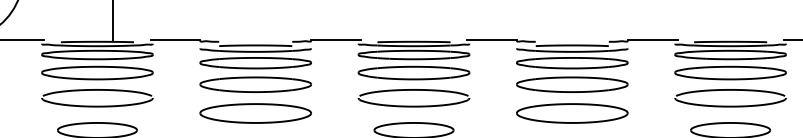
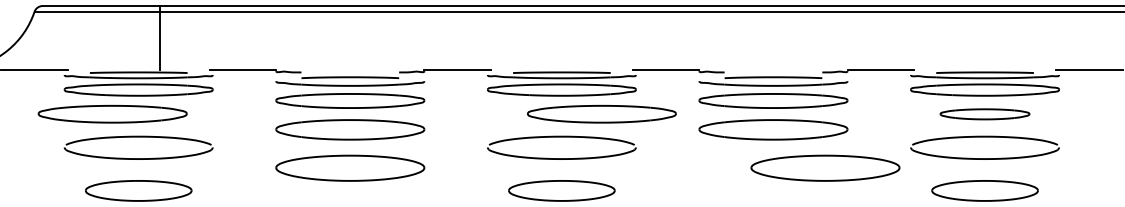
part: (97, 73) -> (112, 114), moved
part: (413, 73) -> (601, 114), moved
part: (730, 73) -> (984, 114), size x0.6
part: (572, 112) -> (825, 167), moved

